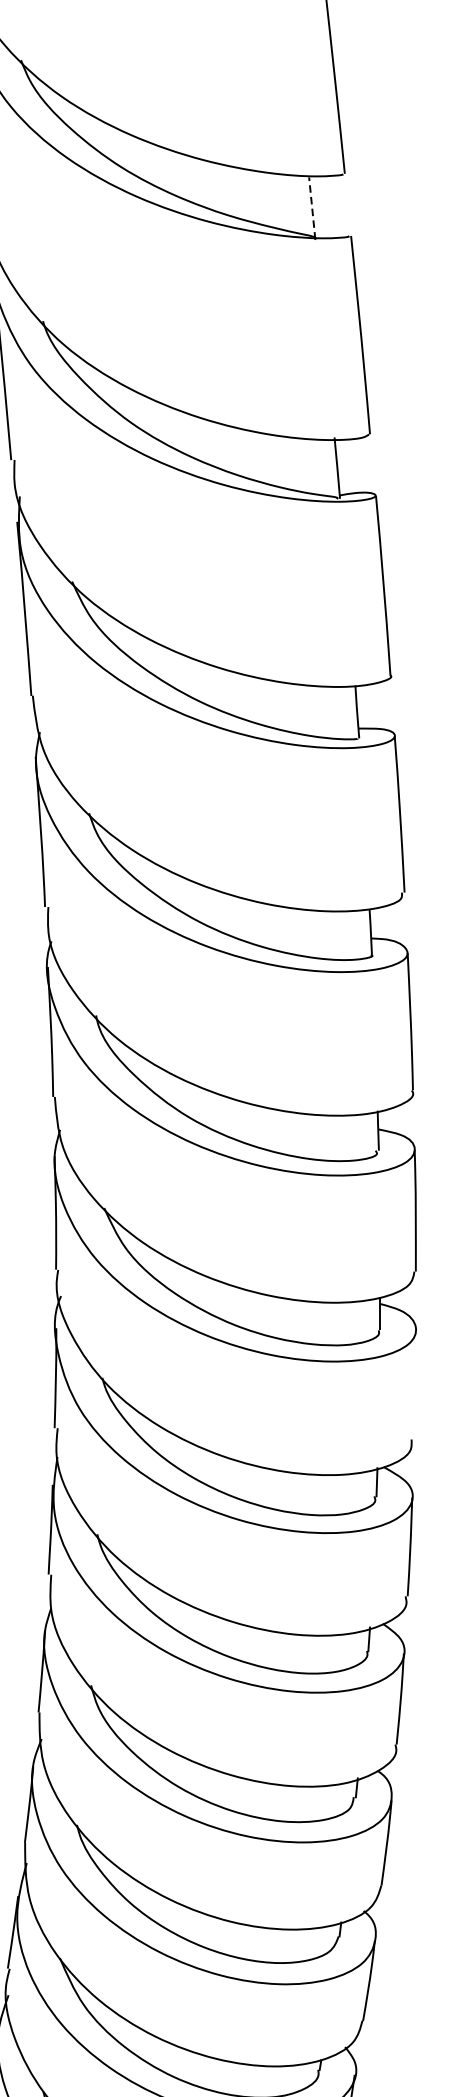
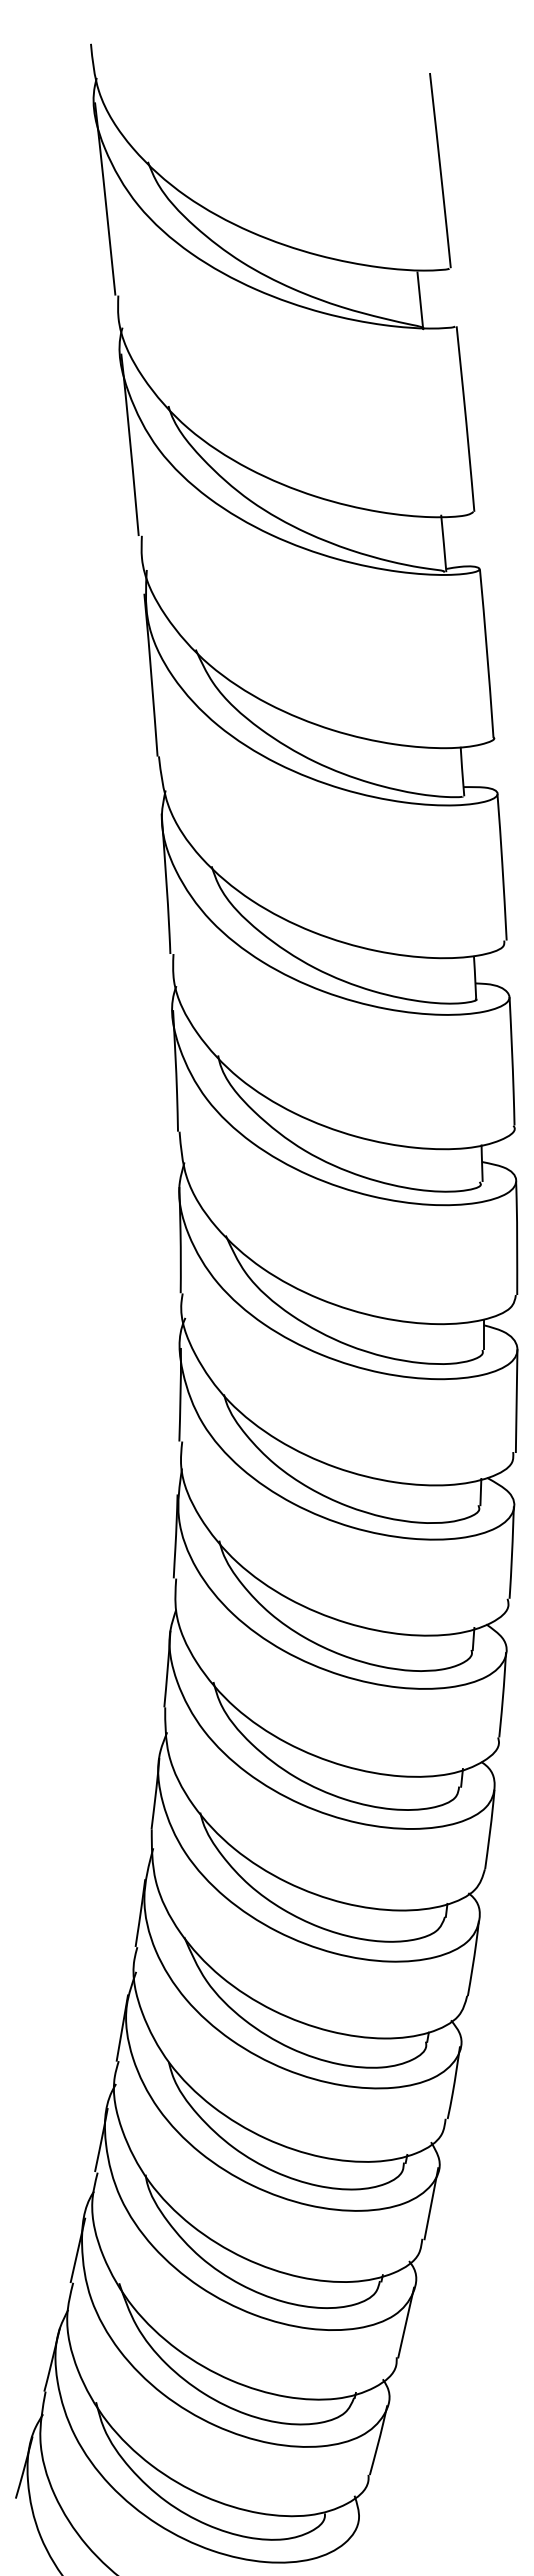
line: (312, 208) -> (420, 300), dashed -> solid
line: (415, 1385) -> (516, 1401), added

